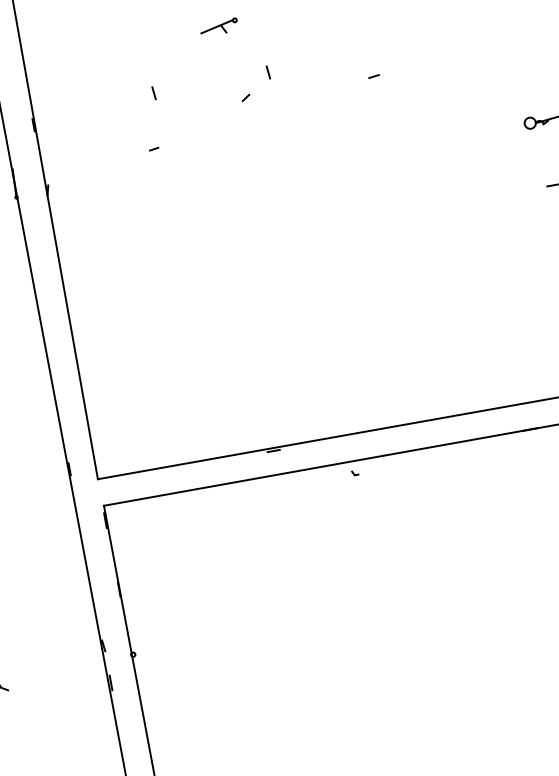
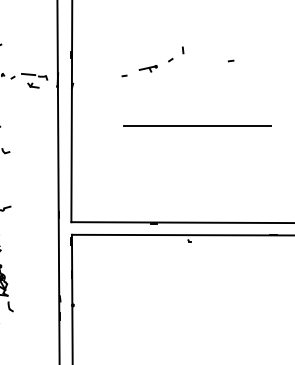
part: (217, 27) -> (147, 68), moved
line: (154, 93) -> (129, 50), removed
line: (325, 226) -> (196, 125), added

